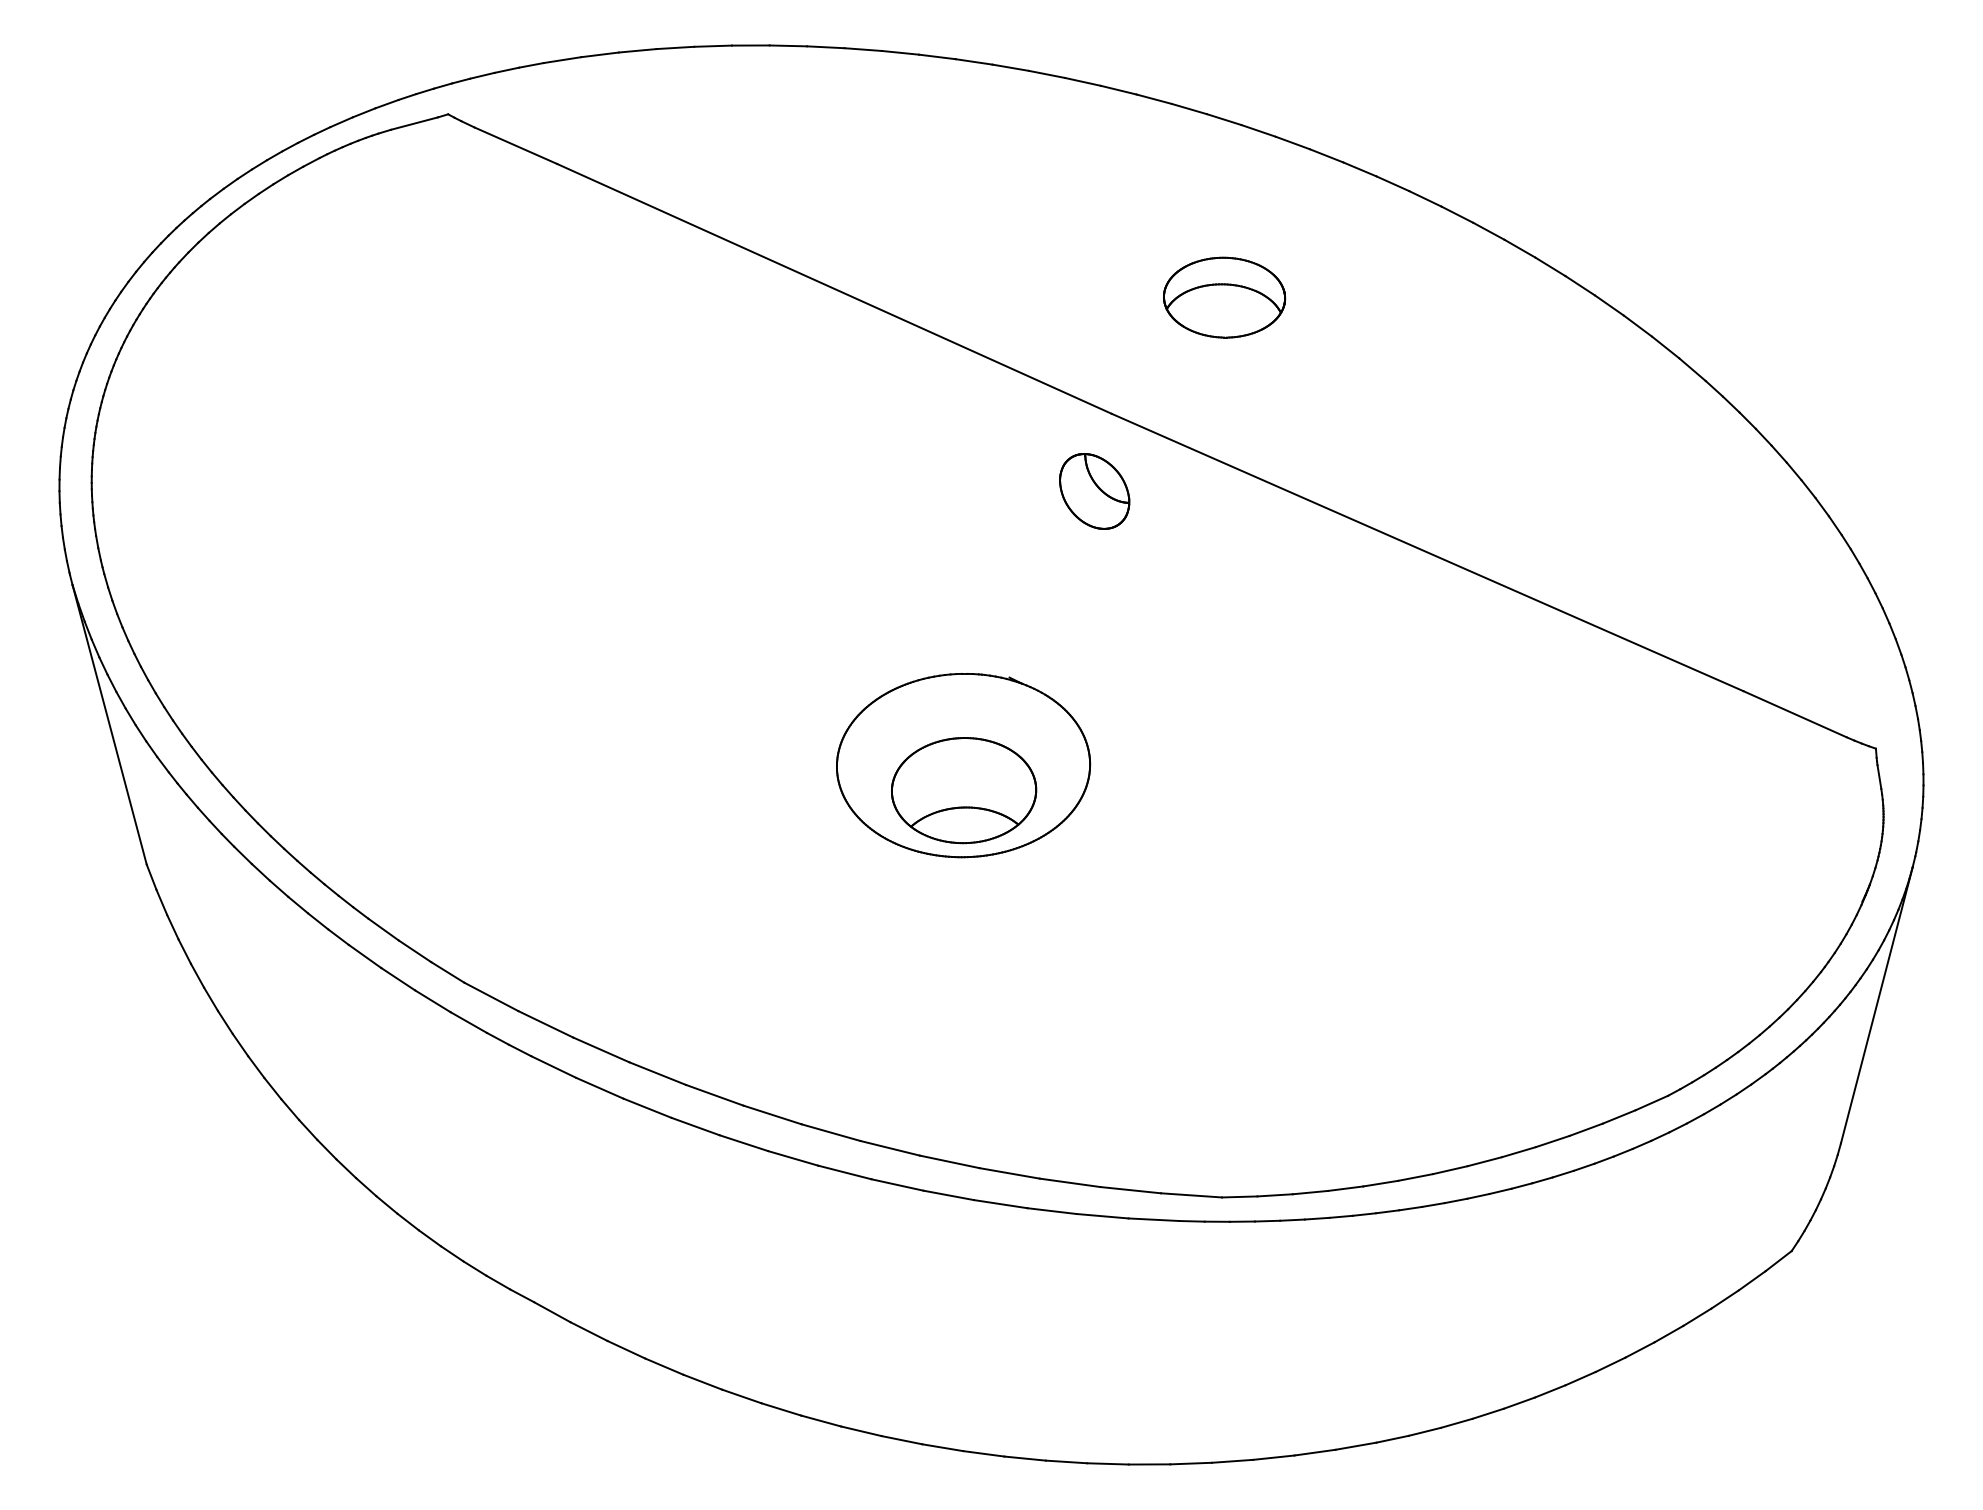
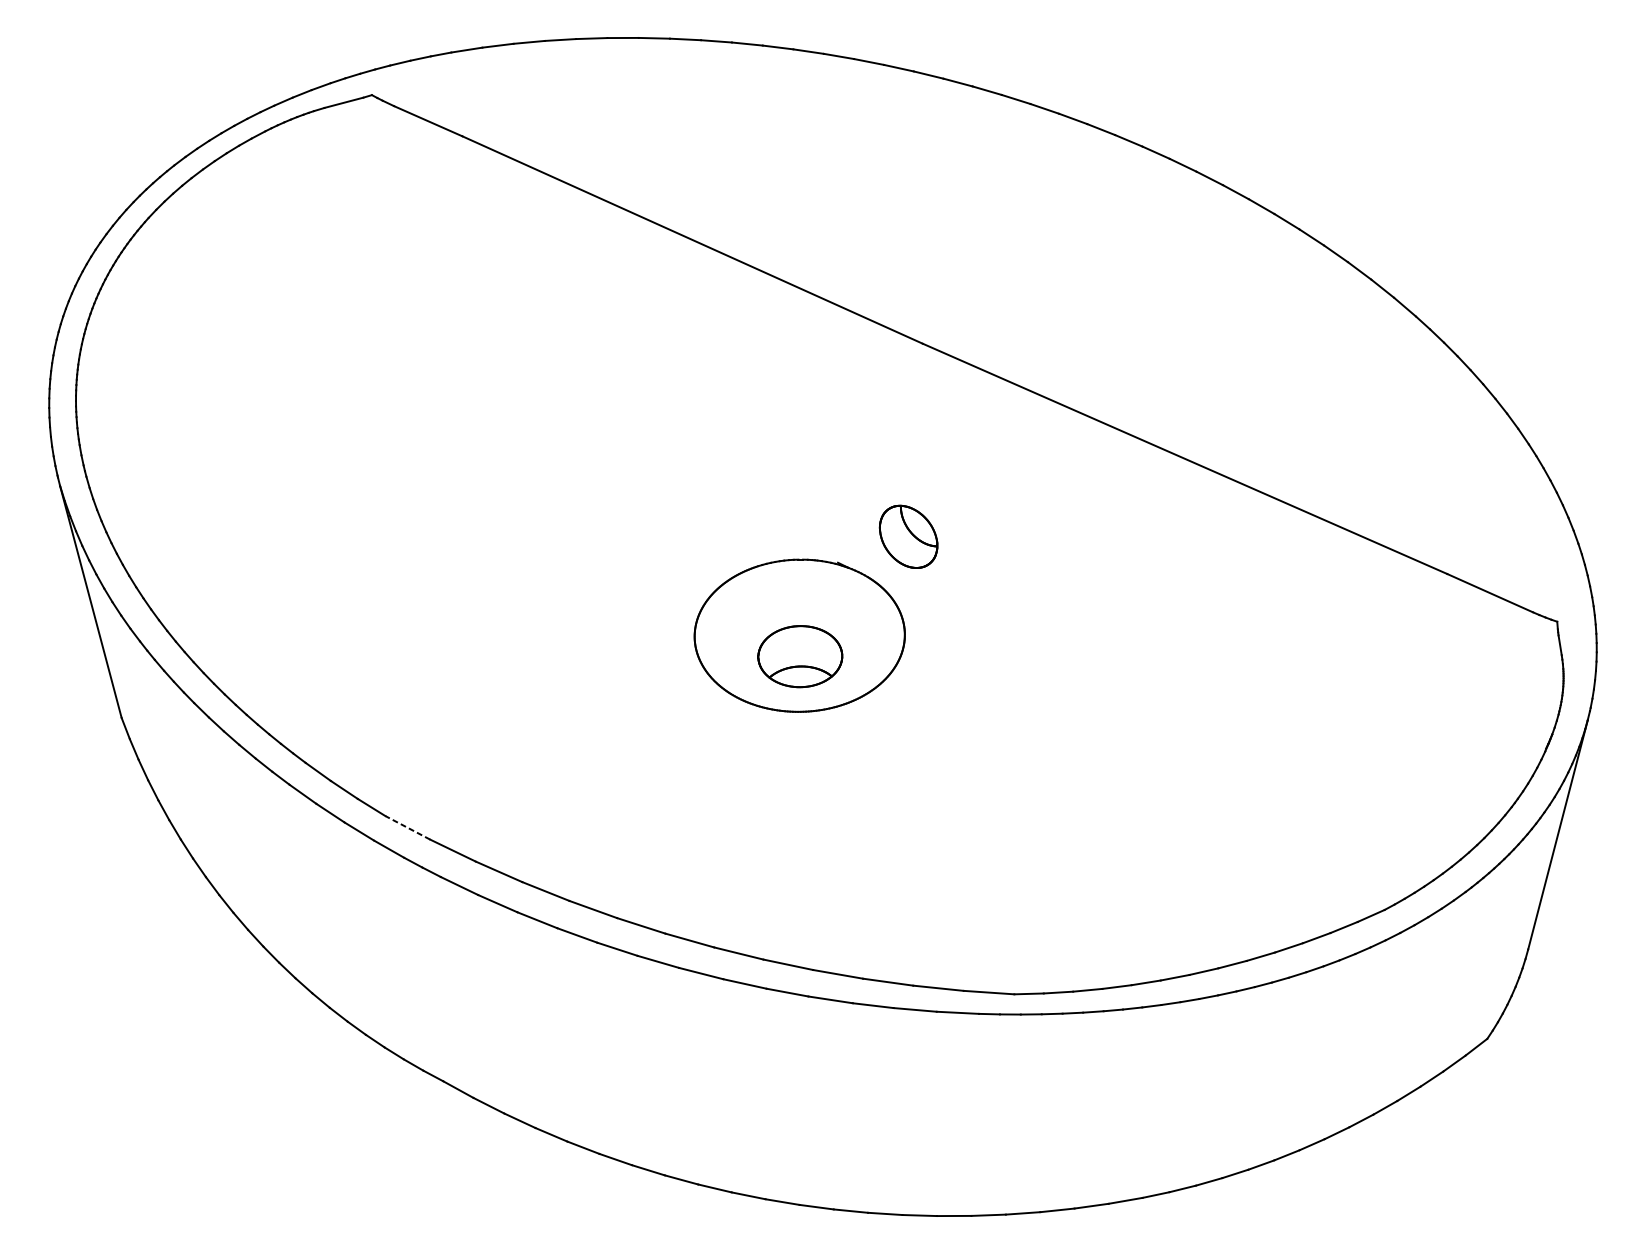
part: (1224, 297) -> (1016, 247), removed
part: (1094, 491) -> (908, 536), moved
part: (964, 790) -> (800, 656), size x0.7
line: (491, 996) -> (407, 827), solid -> dashed

